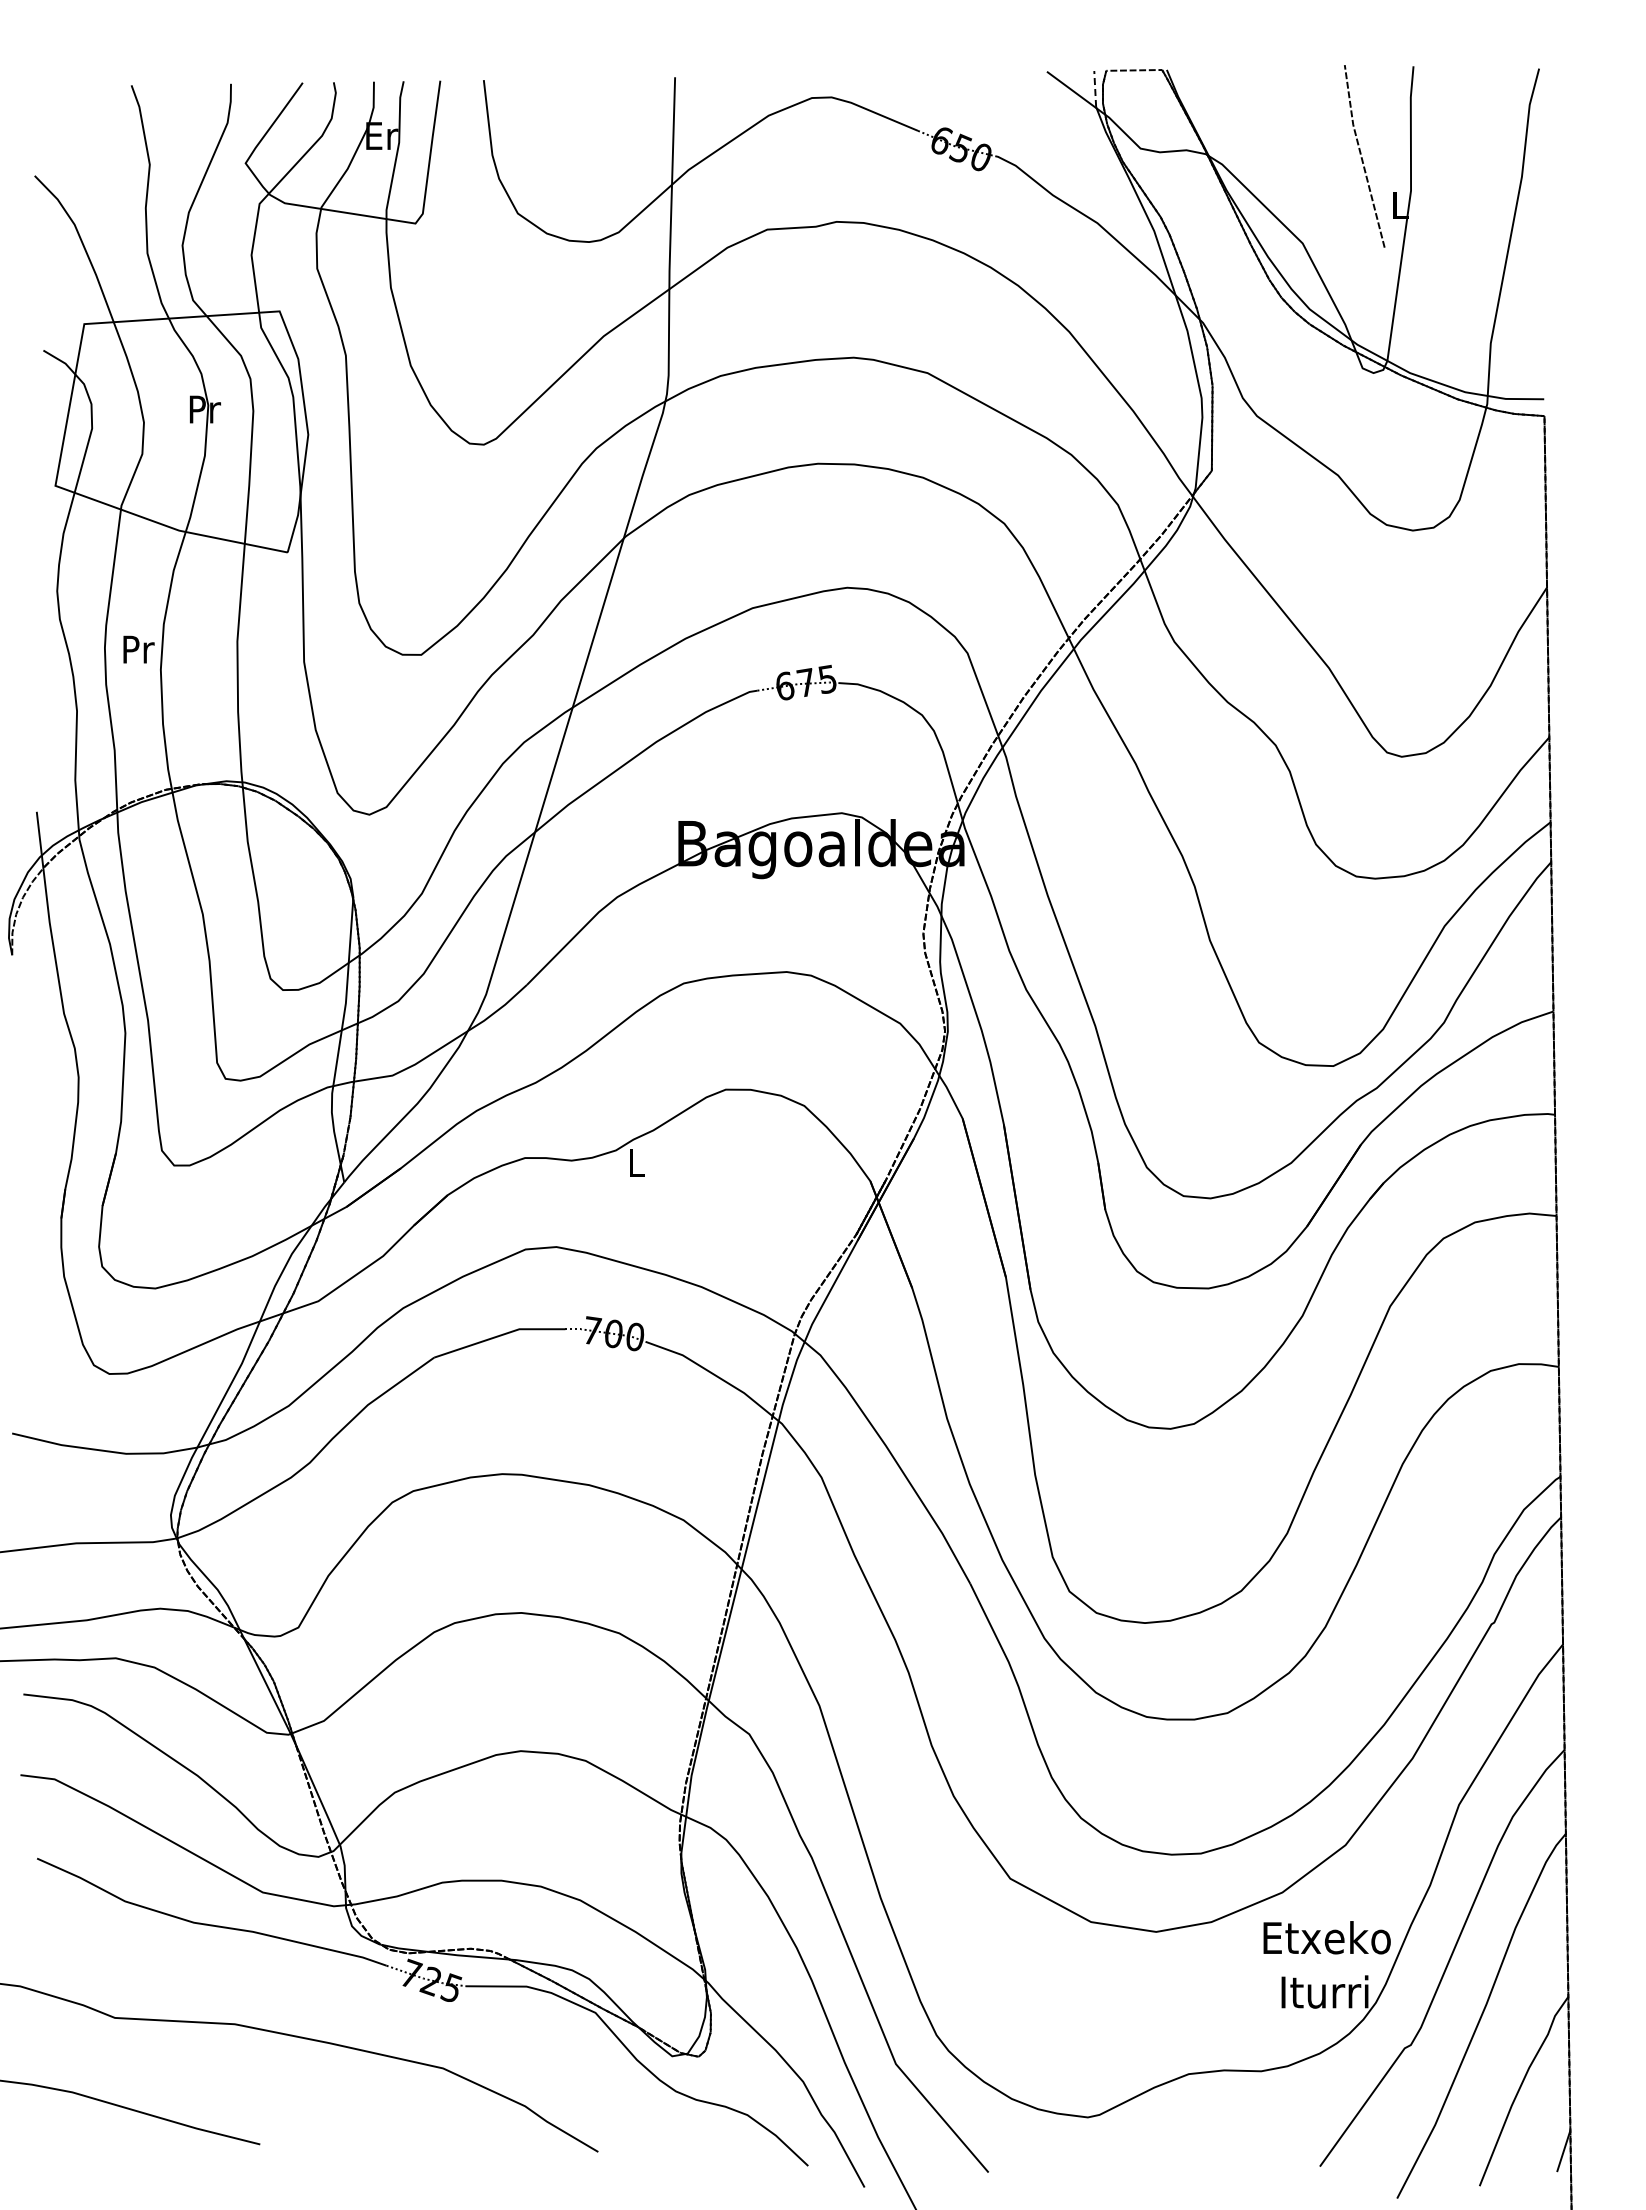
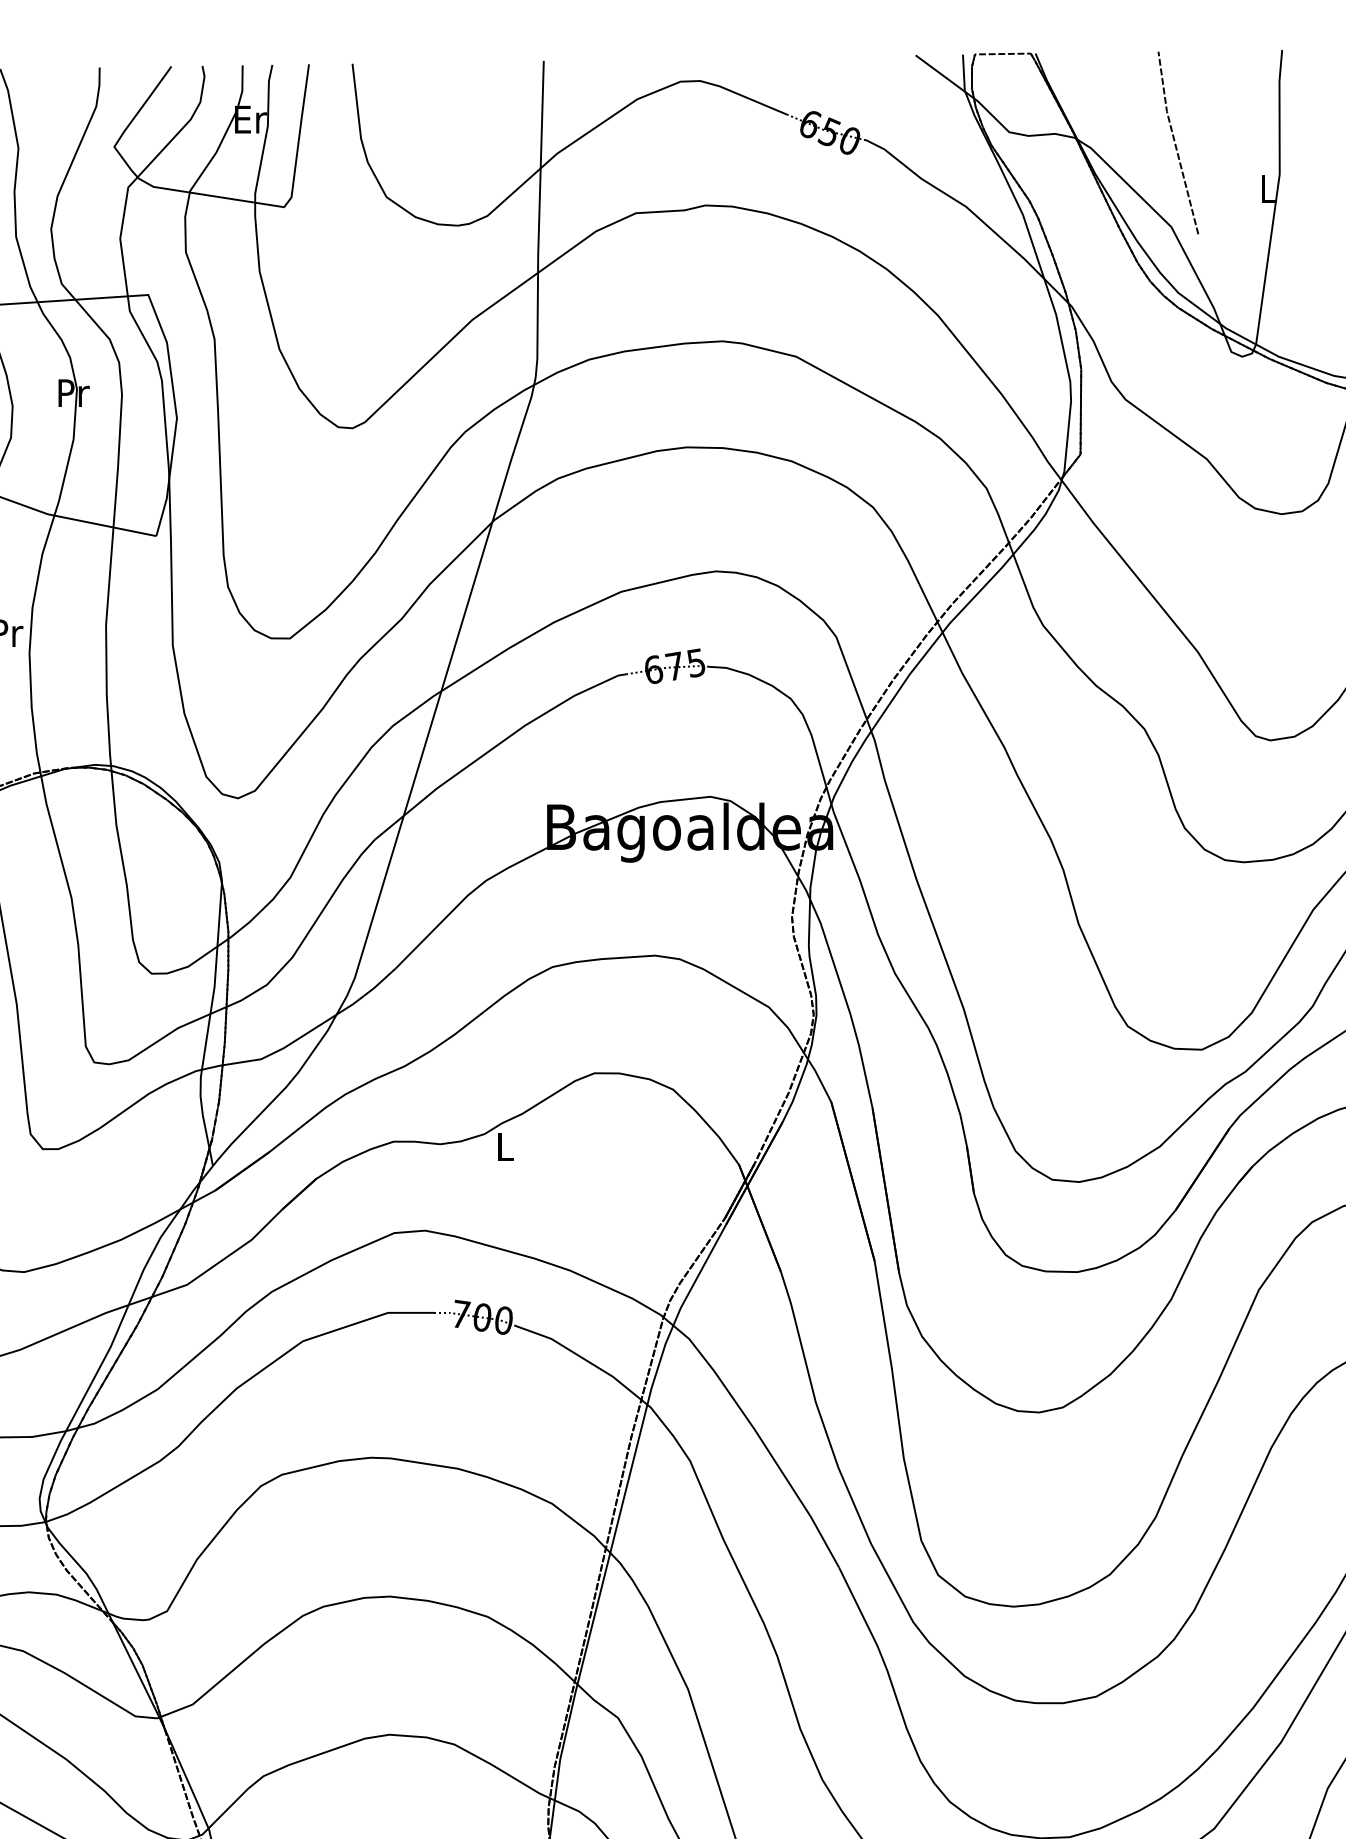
line: (1095, 88) -> (964, 72), dashed -> solid
line: (1362, 157) -> (1176, 144), moved

